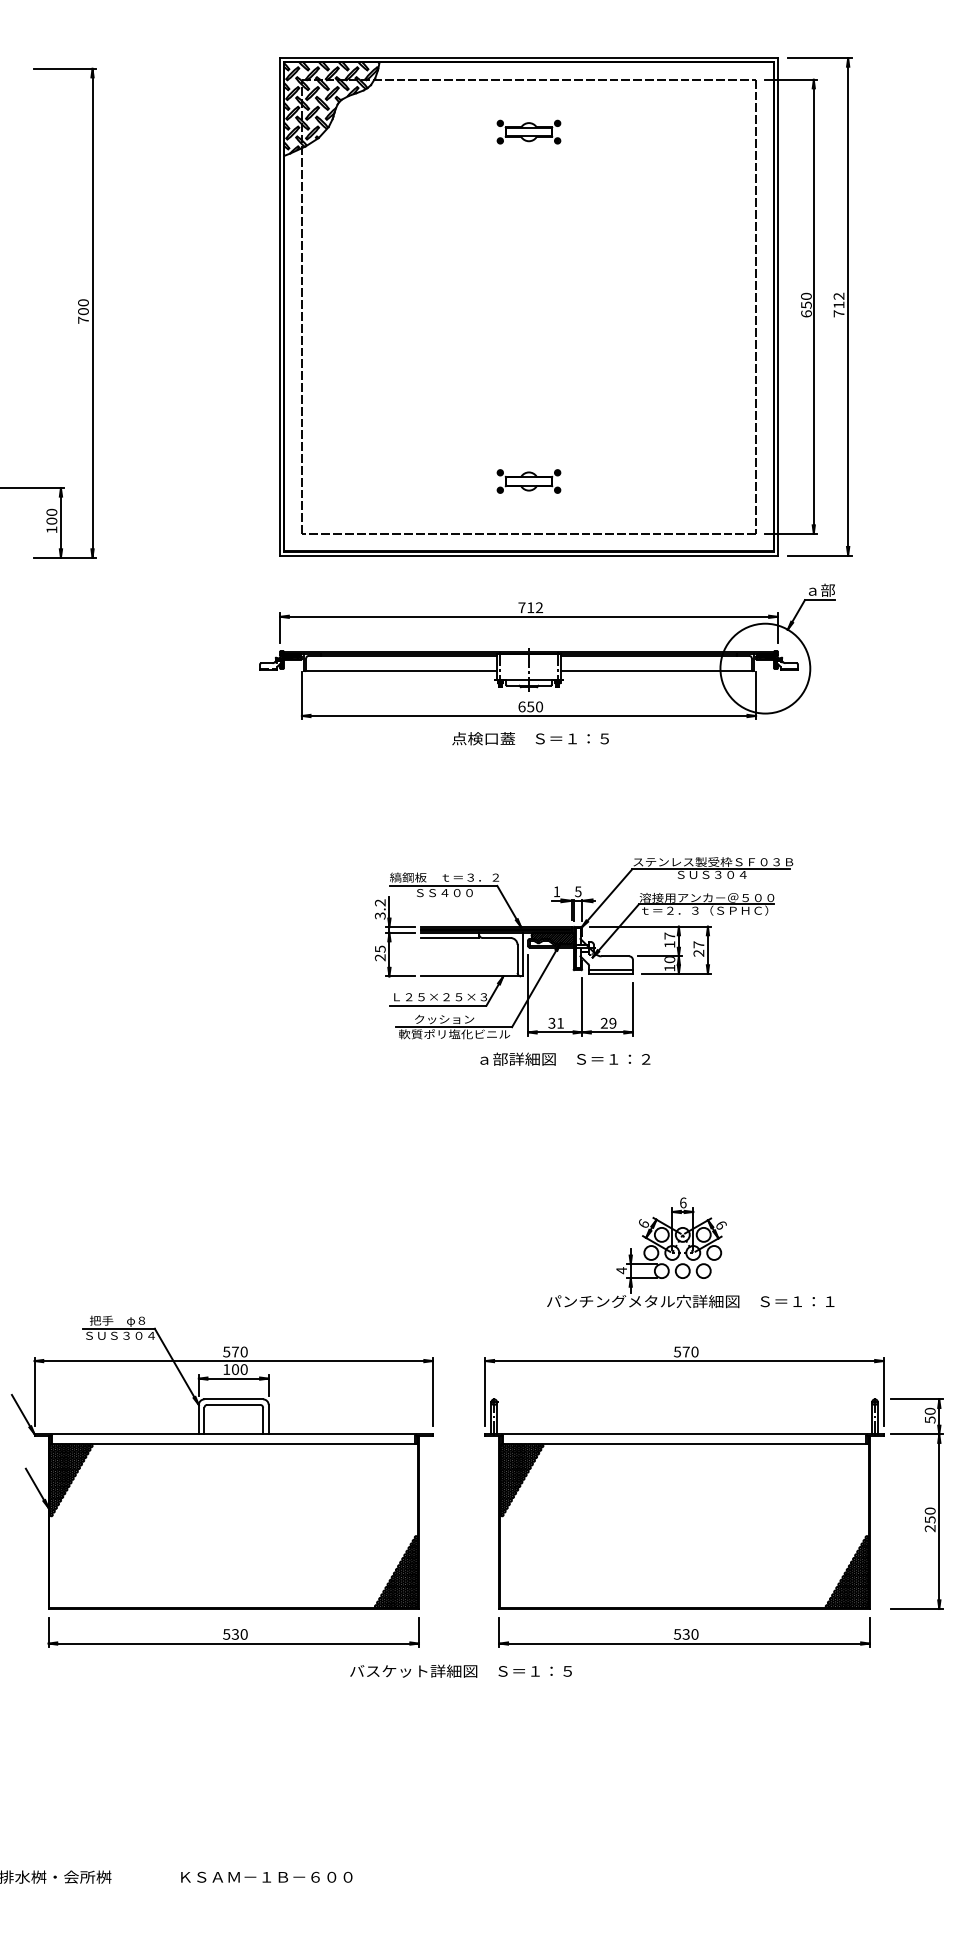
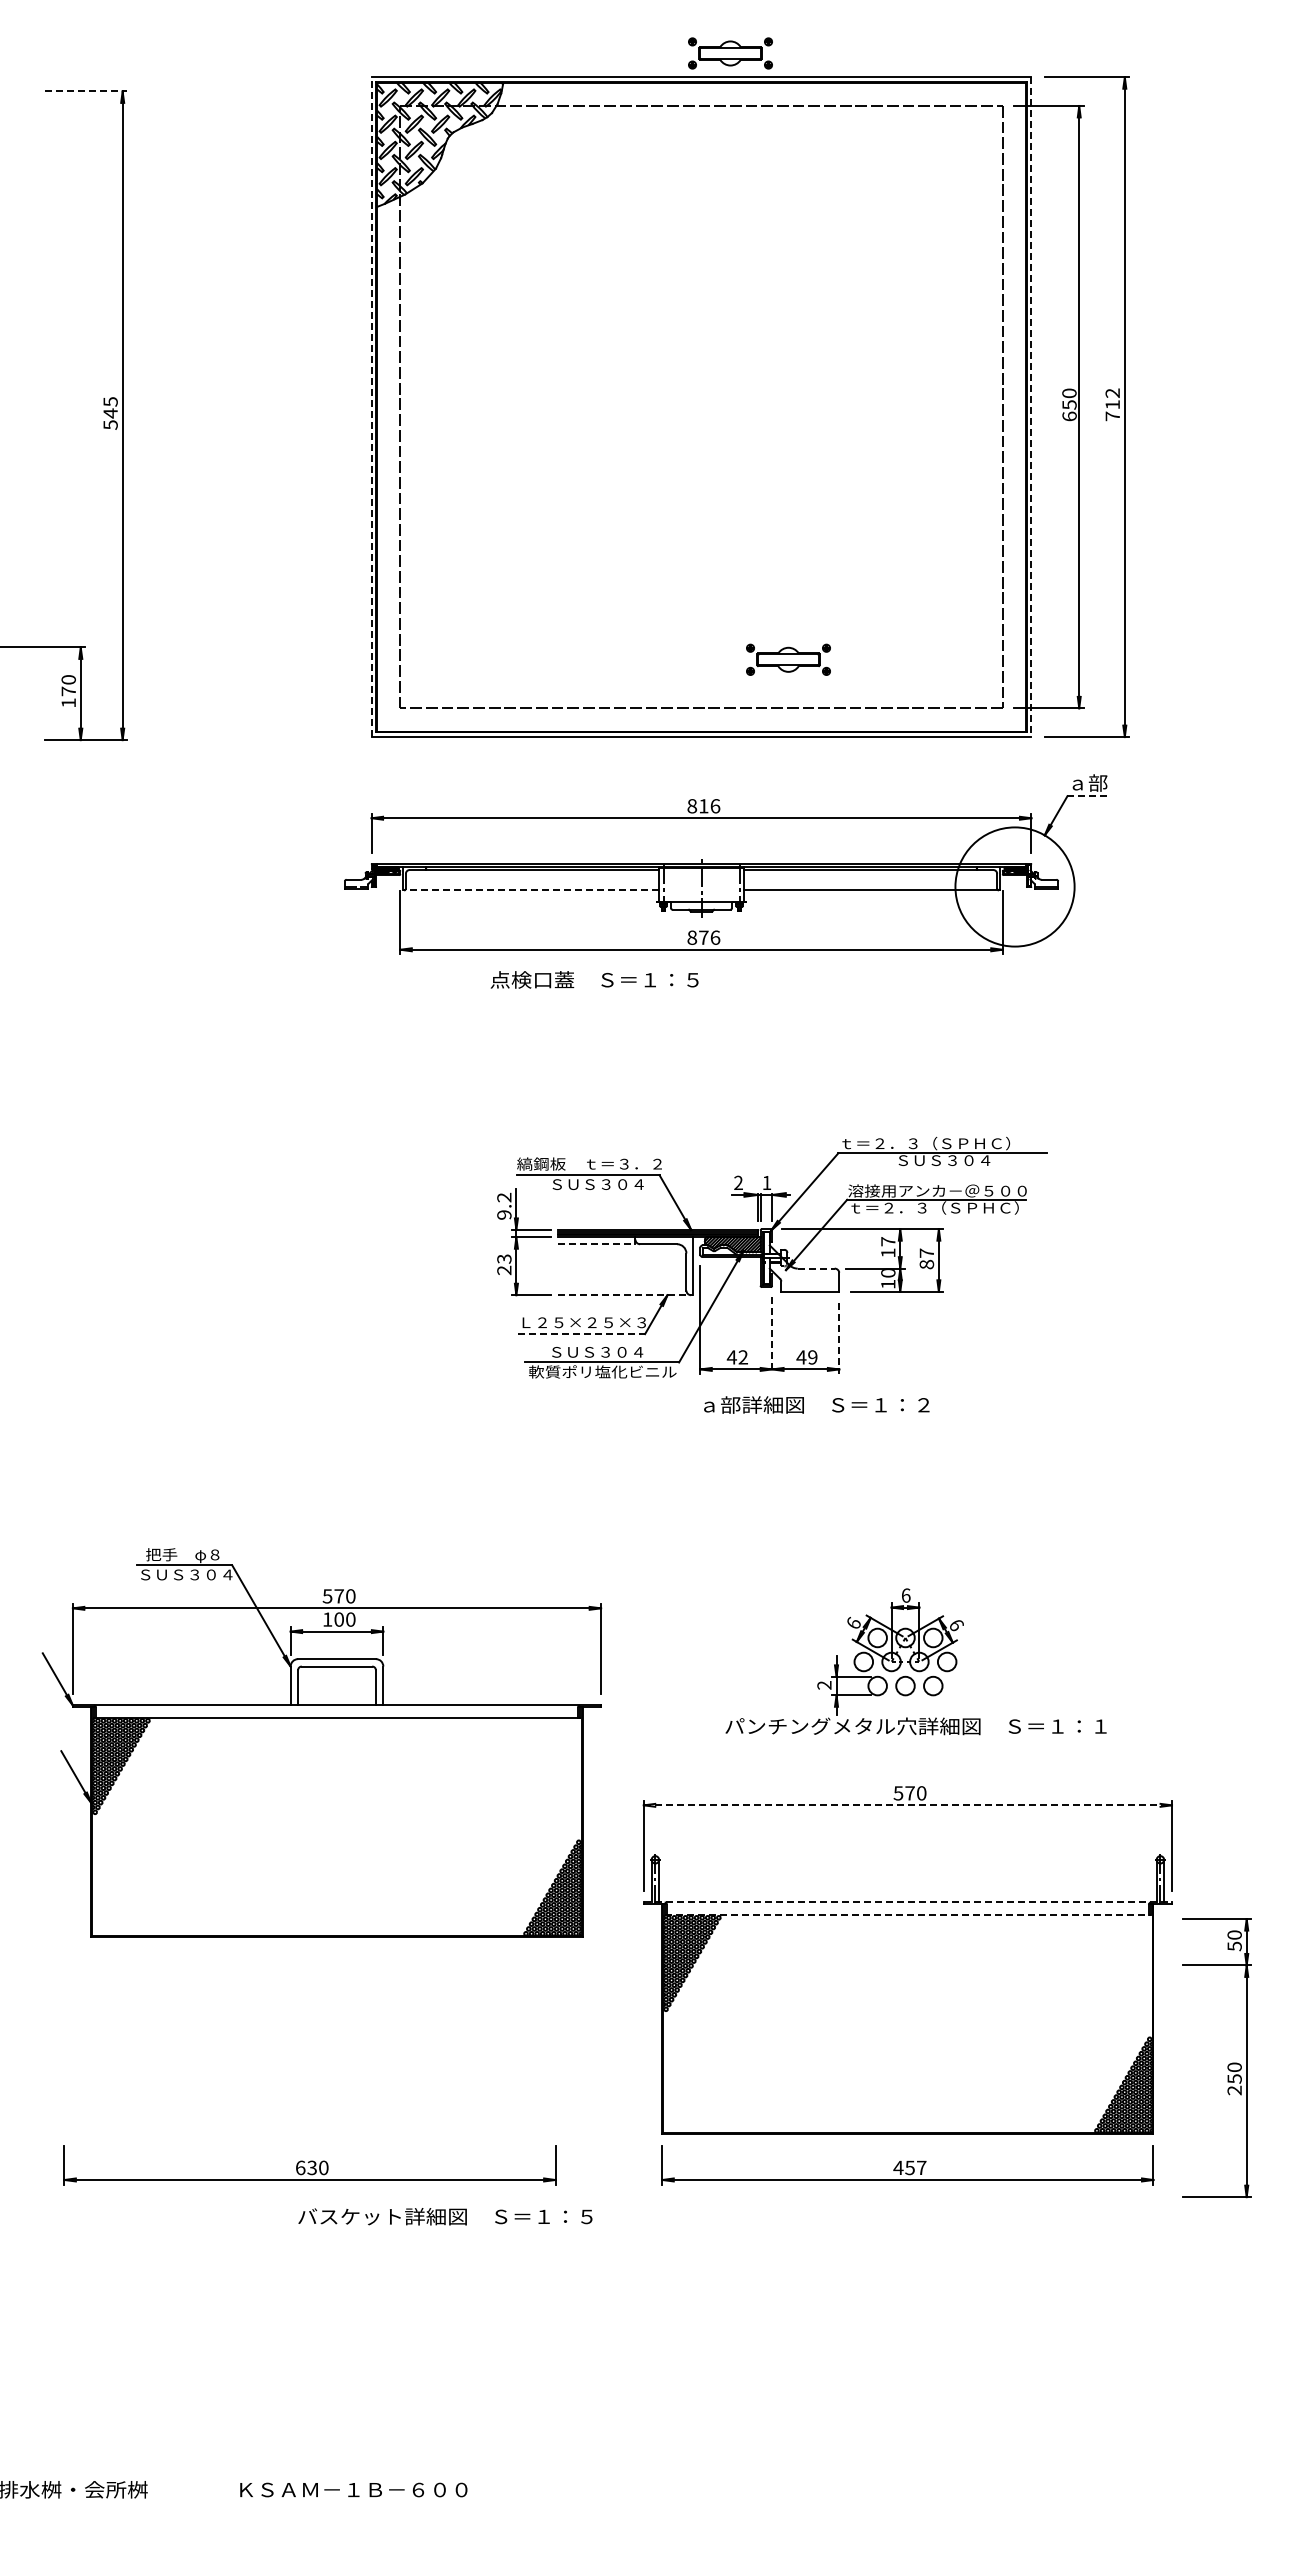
line: (65, 68) -> (86, 91), solid -> dashed
part: (528, 132) -> (730, 53), moved
line: (280, 307) -> (371, 407), solid -> dashed
line: (777, 307) -> (1031, 407), solid -> dashed
text: (83, 311) -> (110, 413), 700 -> 545
part: (528, 481) -> (788, 659), moved
text: (51, 521) -> (68, 691), 100 -> 170
line: (820, 600) -> (1087, 796), solid -> dashed
text: (530, 607) -> (703, 806), 712 -> 816
line: (400, 671) -> (530, 890), solid -> dashed
text: (530, 706) -> (703, 937), 650 -> 876
text: (530, 738) -> (594, 979), moved
text: (712, 862) -> (945, 1143), ステンレス製受枠ＳＦ０３Ｂ -> ｔ＝２．３（ＳＰＨＣ）
text: (556, 891) -> (738, 1182), 1 -> 2
text: (456, 892) -> (605, 1184), ＳＳ４００ -> ＳＵＳ３０４
text: (577, 892) -> (766, 1183), 5 -> 1
text: (380, 915) -> (504, 1214), 3.2 -> 9.2
line: (449, 938) -> (596, 1244), solid -> dashed
text: (379, 948) -> (503, 1258), 25 -> 23
text: (698, 953) -> (926, 1264), 27 -> 87
line: (615, 956) -> (816, 1268), solid -> dashed
line: (611, 969) -> (810, 1286), removed
line: (471, 976) -> (625, 1295), solid -> dashed
line: (438, 1006) -> (581, 1334), solid -> dashed
line: (582, 1007) -> (772, 1336), solid -> dashed
line: (633, 1009) -> (839, 1339), solid -> dashed
text: (449, 1019) -> (596, 1352), クッション -> ＳＵＳ３０４
text: (555, 1023) -> (736, 1357), 31 -> 42
text: (604, 1023) -> (801, 1357), 29 -> 49
text: (565, 1058) -> (816, 1404), moved
text: (621, 1270) -> (824, 1685), 4 -> 2
line: (685, 1361) -> (908, 1805), solid -> dashed
line: (685, 1434) -> (908, 1902), solid -> dashed
line: (684, 1444) -> (907, 1915), solid -> dashed
part: (222, 1462) -> (321, 1742), moved
part: (924, 1509) -> (1227, 2065), moved
text: (226, 1634) -> (300, 2167), 530 -> 630
text: (685, 1634) -> (909, 2167), 530 -> 457
text: (461, 1671) -> (445, 2216), moved

